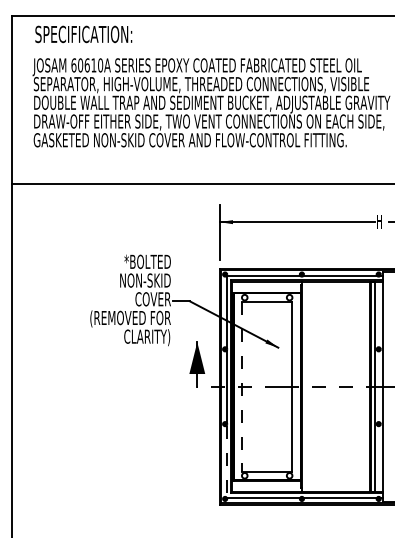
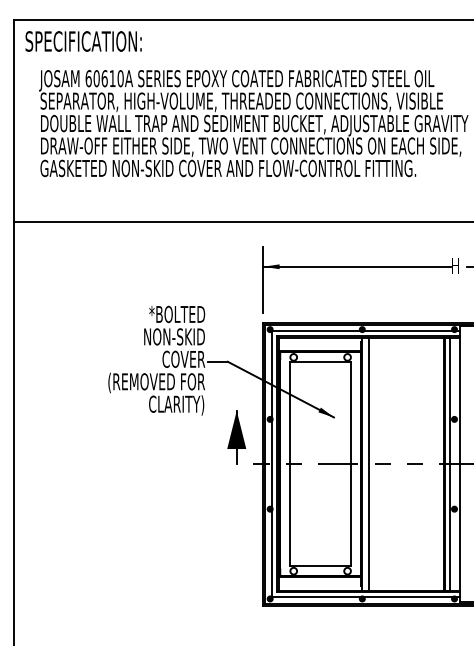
text: (83, 34) -> (83, 41), moved
line: (241, 386) -> (289, 464), dashed -> solid
line: (307, 386) -> (369, 464), added
line: (226, 461) -> (271, 554), dashed -> solid

